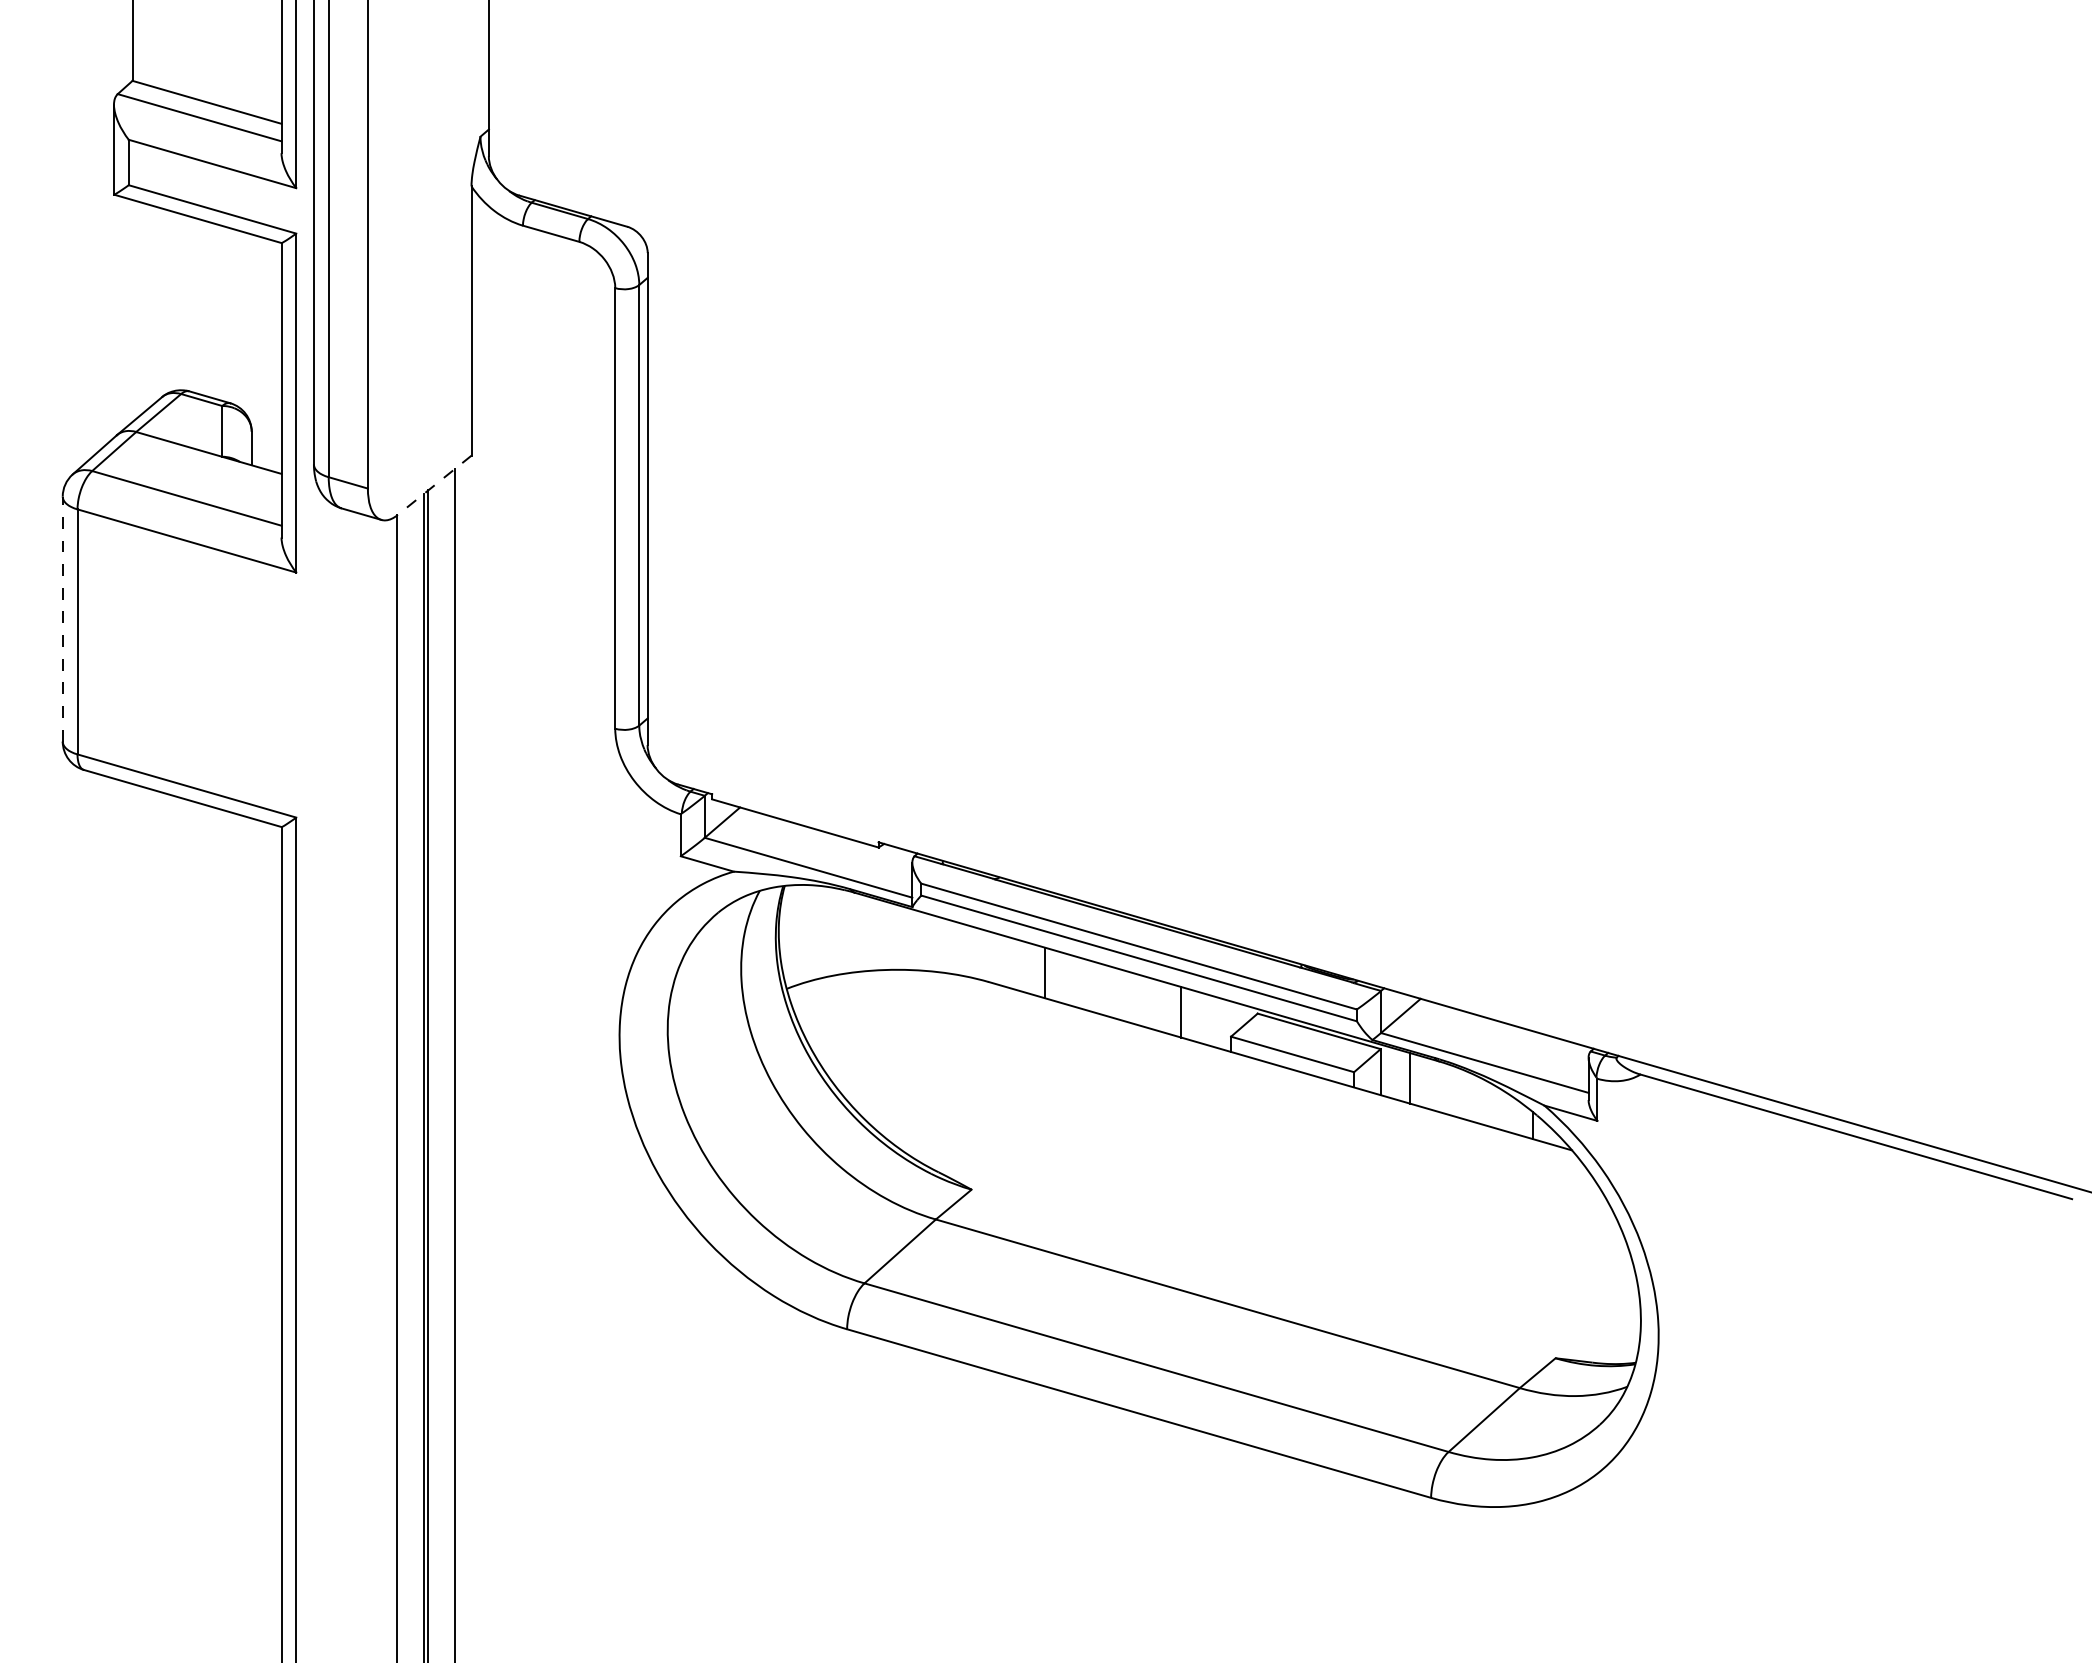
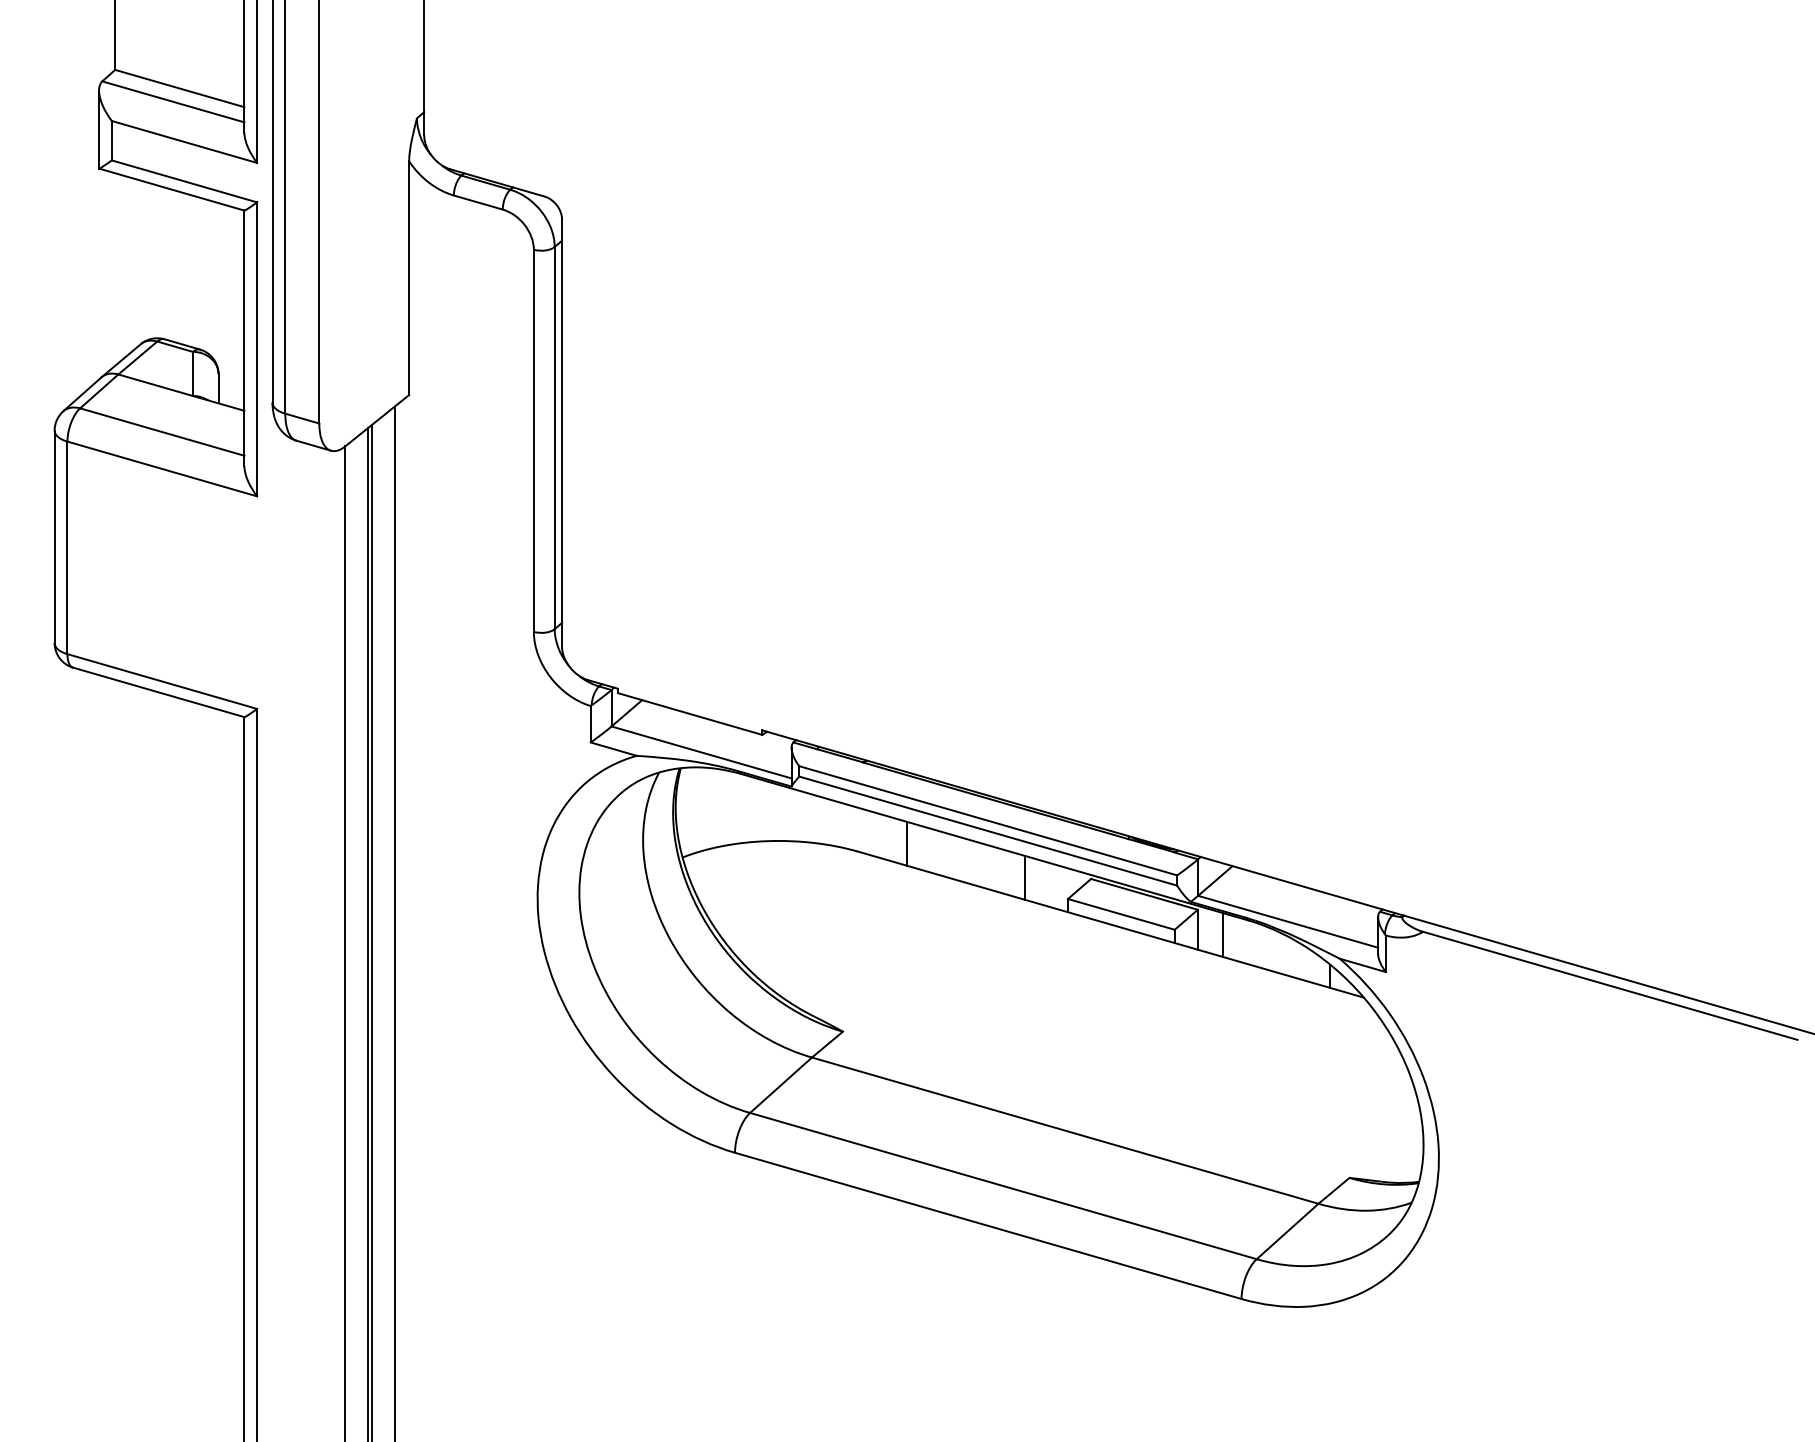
line: (434, 485) -> (377, 420), dashed -> solid
line: (62, 619) -> (54, 537), dashed -> solid

